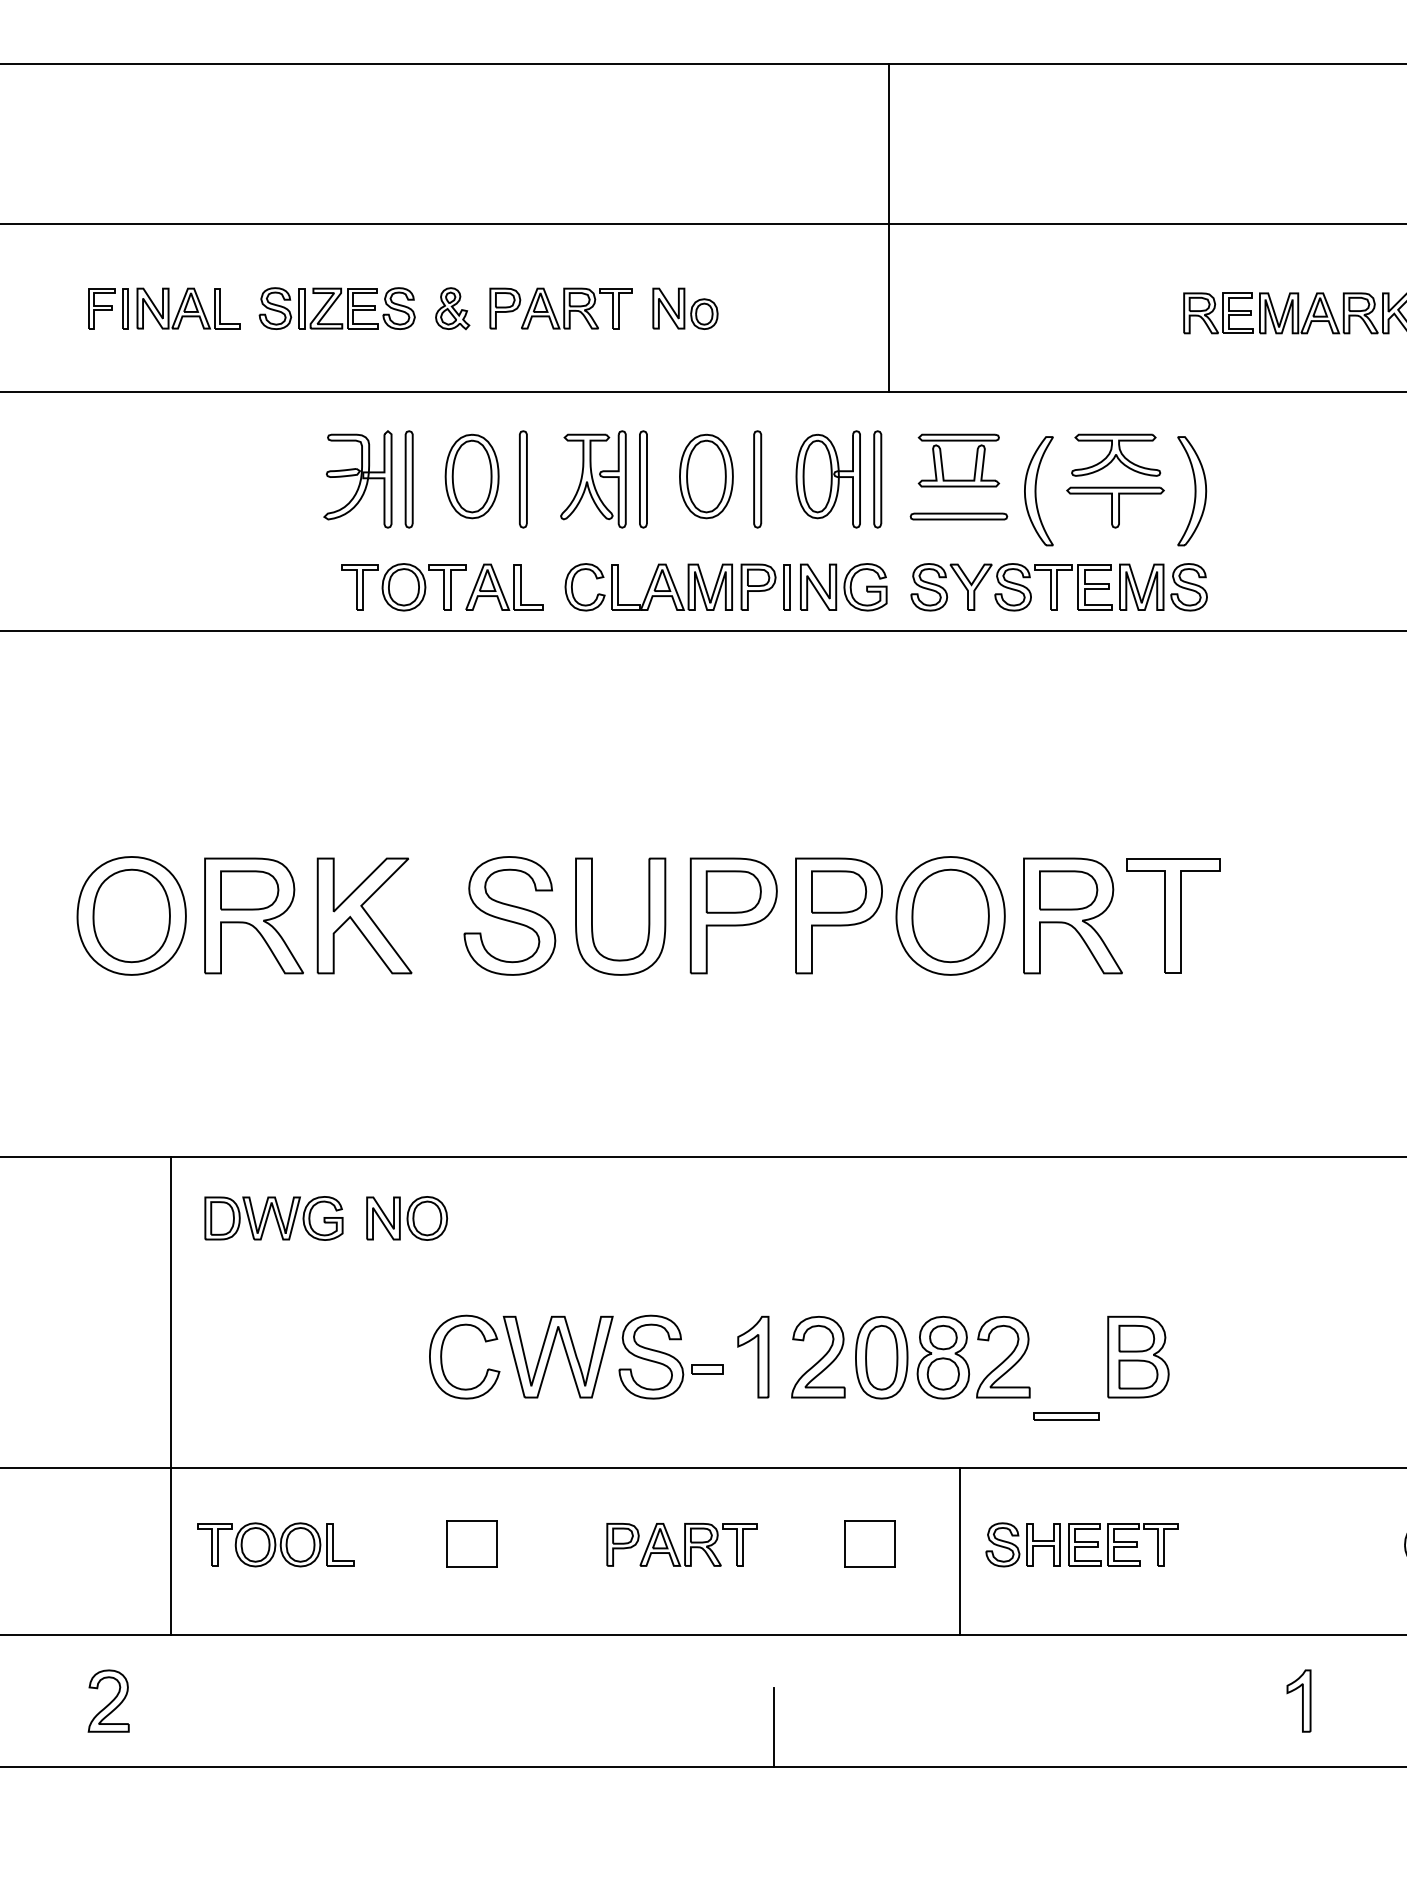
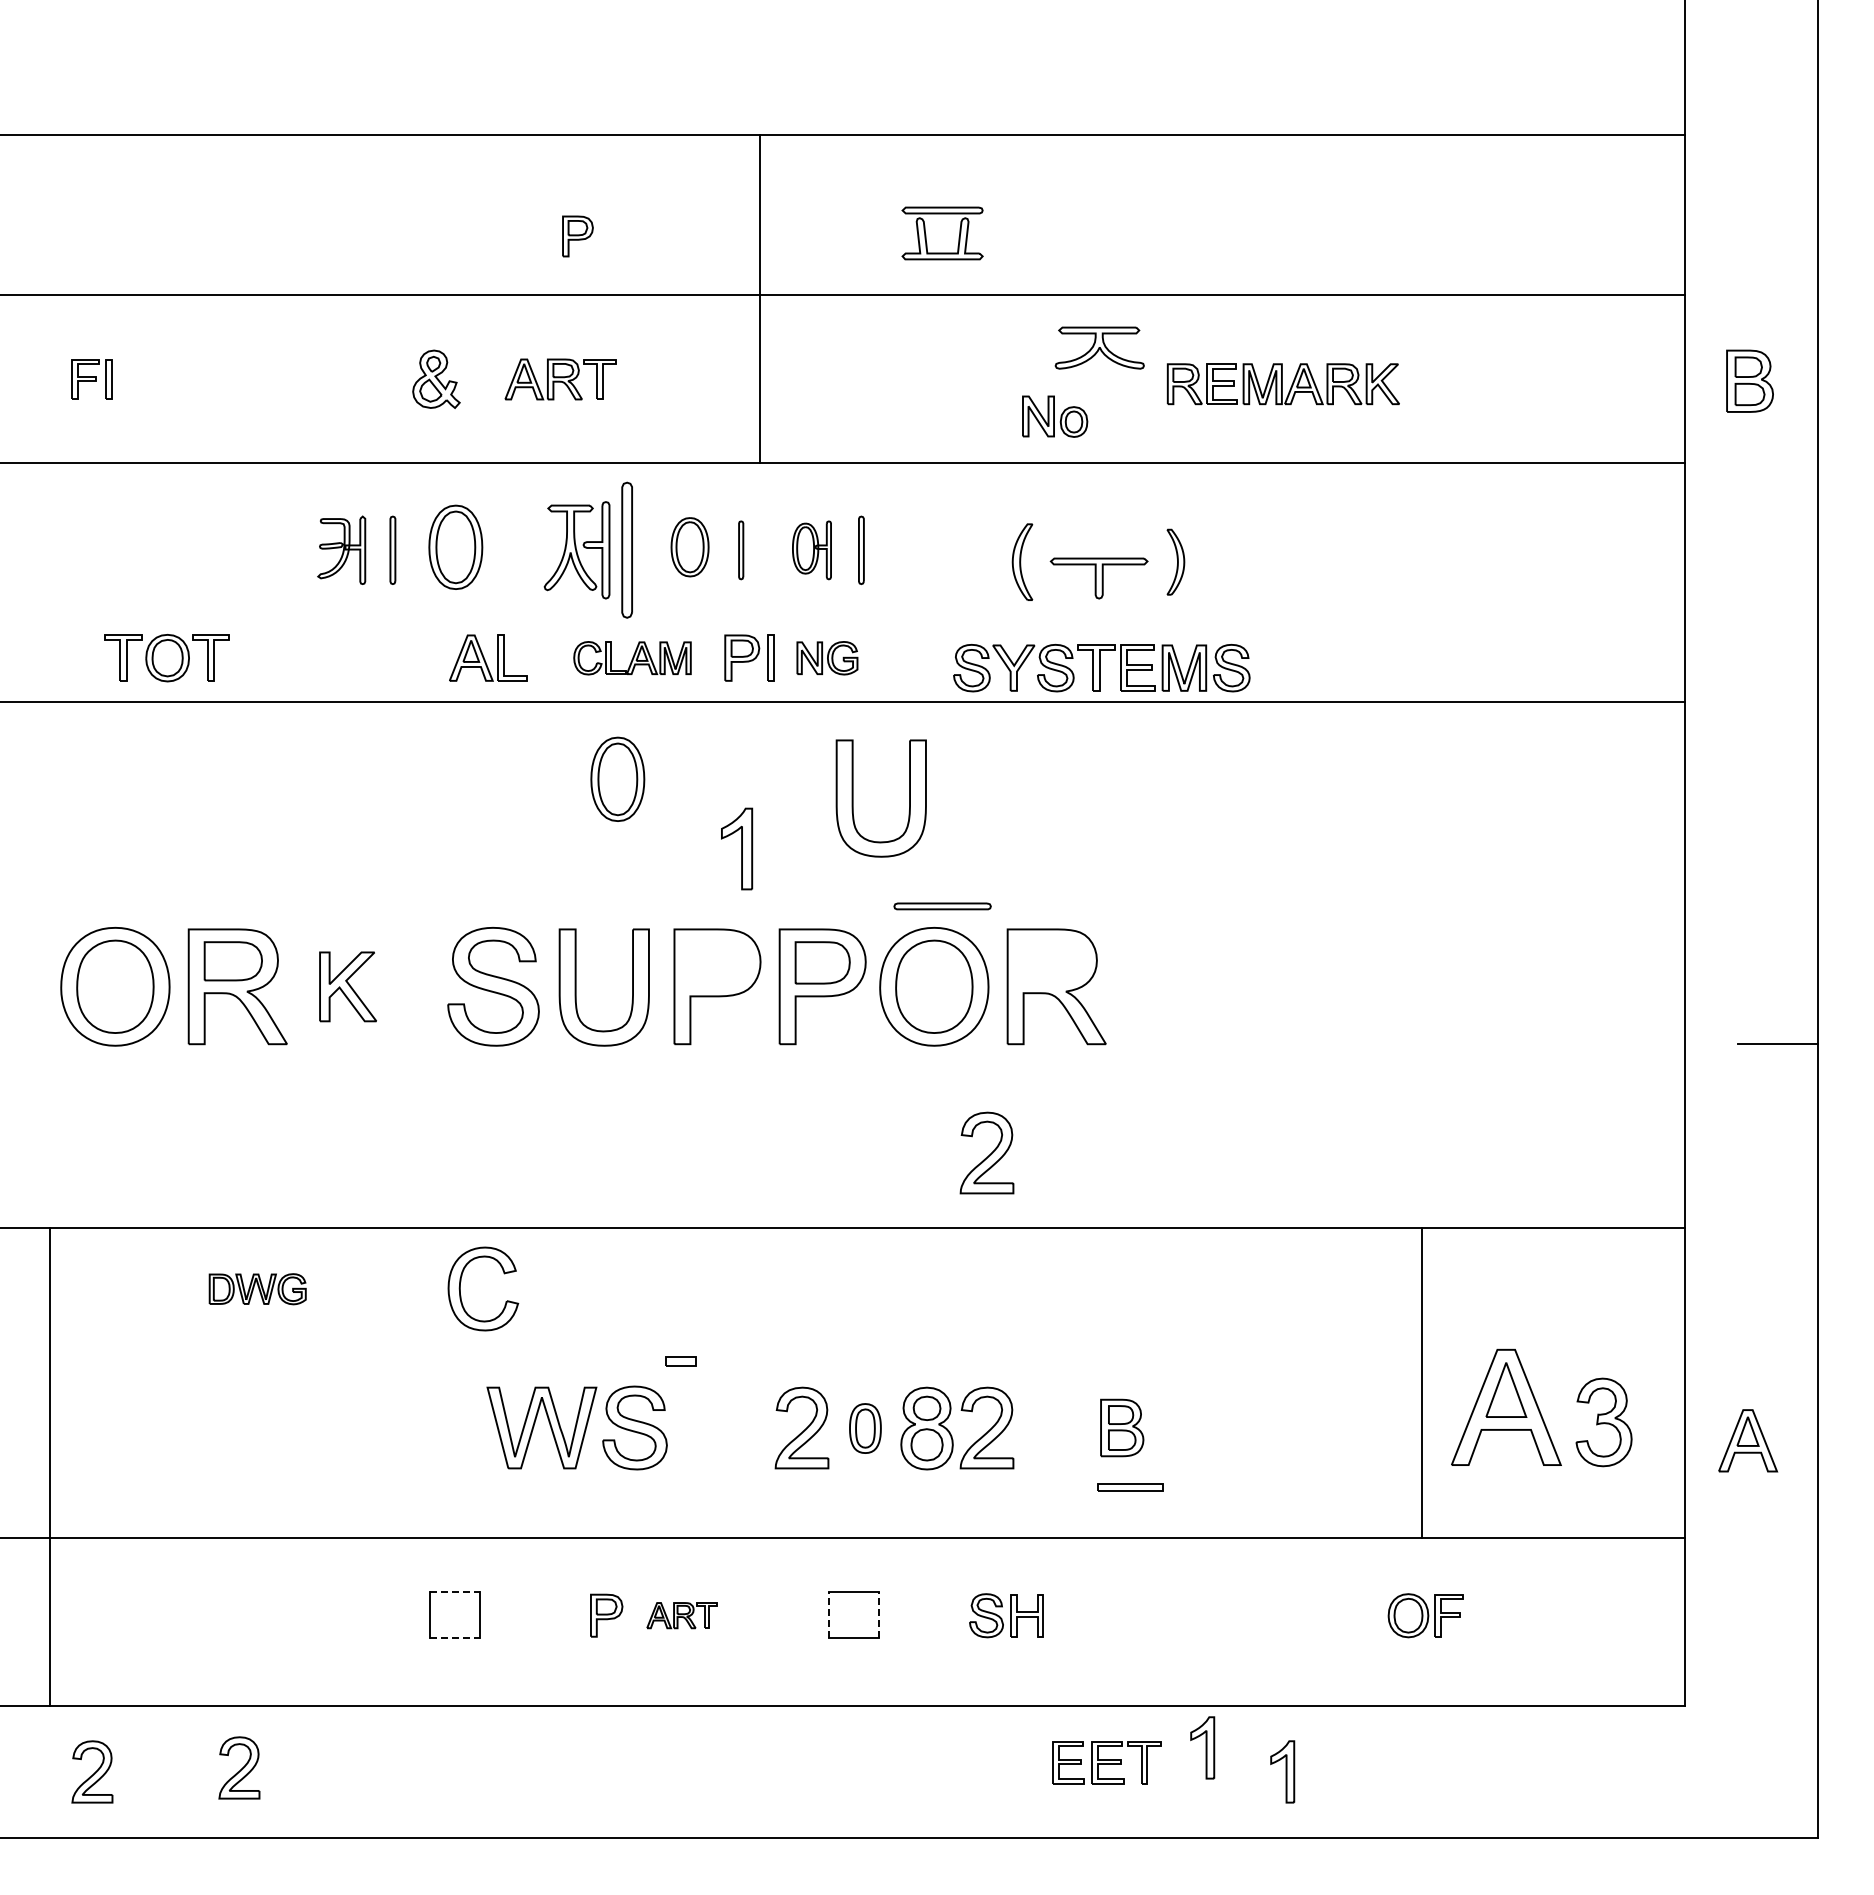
line: (888, 227) -> (760, 298), moved
part: (187, 308) -> (171, 379), removed
part: (336, 308) -> (320, 379), removed
part: (451, 308) -> (435, 379), size x1.4
part: (504, 308) -> (577, 236), moved
part: (685, 308) -> (1055, 416), moved
part: (1115, 454) -> (1099, 347), moved
part: (942, 461) -> (926, 234), moved
part: (705, 475) -> (689, 546), size x0.7
part: (357, 479) -> (341, 550), size x0.7
part: (408, 479) -> (392, 550), size x0.7
part: (522, 479) -> (506, 550), removed
part: (642, 479) -> (626, 550), size x1.4
part: (756, 479) -> (740, 550), size x0.6
part: (827, 479) -> (811, 550), size x0.6
part: (877, 479) -> (861, 550), size x0.7
part: (1038, 491) -> (1022, 562), size x0.7
part: (1191, 491) -> (1175, 562), size x0.6
part: (958, 516) -> (942, 906), moved
part: (402, 587) -> (166, 658), moved
part: (648, 587) -> (632, 658), size x0.7
part: (843, 587) -> (827, 658), size x0.7
part: (1058, 587) -> (1101, 668), moved
part: (633, 707) -> (617, 778), added
part: (869, 727) -> (853, 798), added
part: (1067, 890) -> (1051, 961), removed
part: (733, 891) -> (717, 962), removed
part: (363, 915) -> (347, 986), size x0.6
part: (1172, 915) -> (1156, 986), removed
part: (1002, 1081) -> (986, 1152), added
part: (273, 1217) -> (257, 1288), size x0.7
part: (406, 1217) -> (390, 1288), removed
part: (441, 1356) -> (460, 1288), moved
part: (753, 1356) -> (737, 848), moved
part: (1138, 1356) -> (1122, 1427), size x0.7
part: (881, 1357) -> (865, 1428), size x0.6
part: (706, 1369) -> (680, 1361), moved
line: (171, 1395) -> (50, 1466), moved
part: (1066, 1416) -> (1130, 1487), moved
line: (471, 1521) -> (455, 1592), solid -> dashed
part: (274, 1544) -> (258, 1615), removed
part: (697, 1544) -> (681, 1615), size x0.6
line: (844, 1544) -> (828, 1615), solid -> dashed
line: (894, 1544) -> (878, 1615), solid -> dashed
part: (1122, 1544) -> (1106, 1762), moved
line: (960, 1550) -> (944, 1621), removed
line: (471, 1567) -> (455, 1638), solid -> dashed
part: (1218, 1676) -> (1202, 1747), added
part: (255, 1696) -> (239, 1767), added
line: (774, 1727) -> (758, 1798), removed

